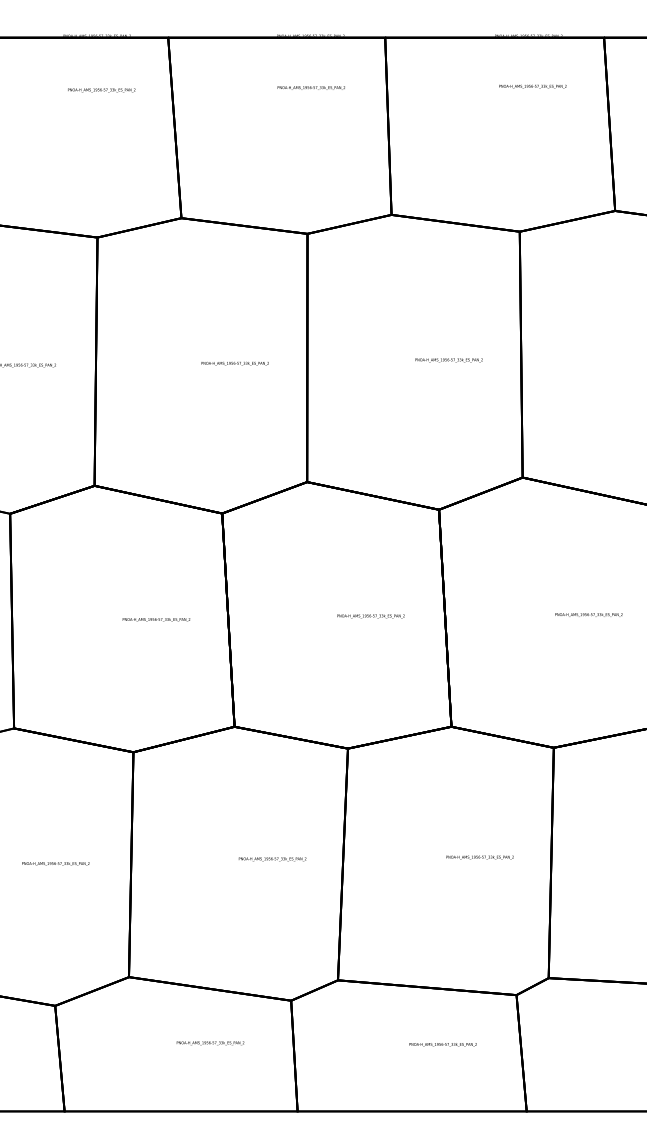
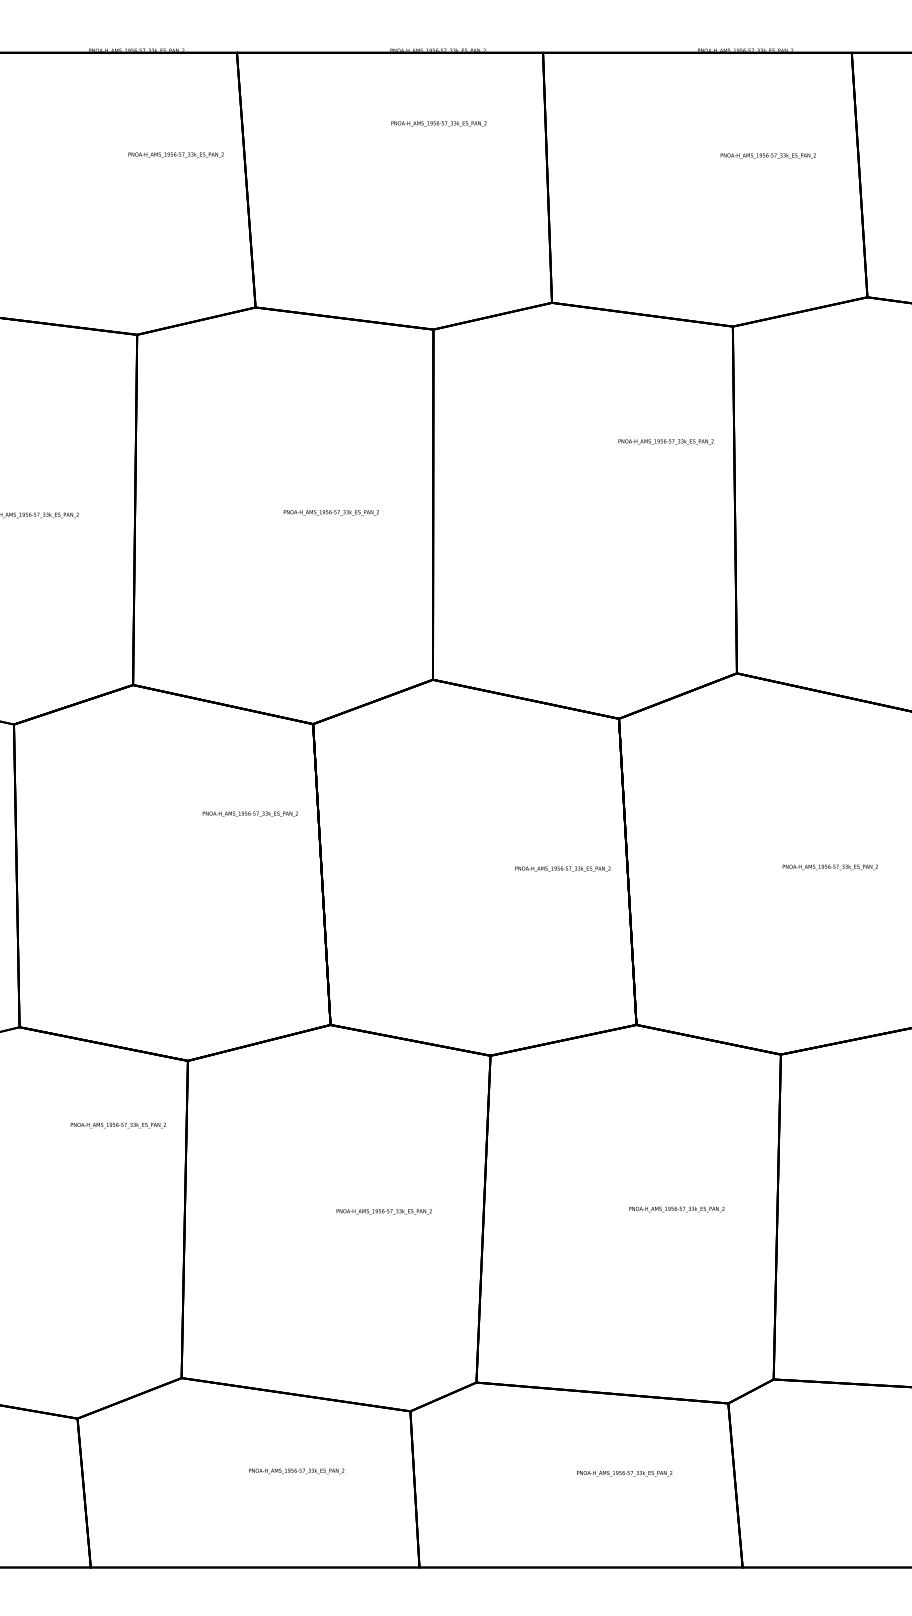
text: (532, 86) -> (767, 155), moved
text: (101, 89) -> (175, 154), moved
text: (448, 359) -> (665, 441), moved
text: (370, 615) -> (562, 868), moved
text: (155, 619) -> (249, 813), moved
text: (55, 864) -> (117, 1125), moved

